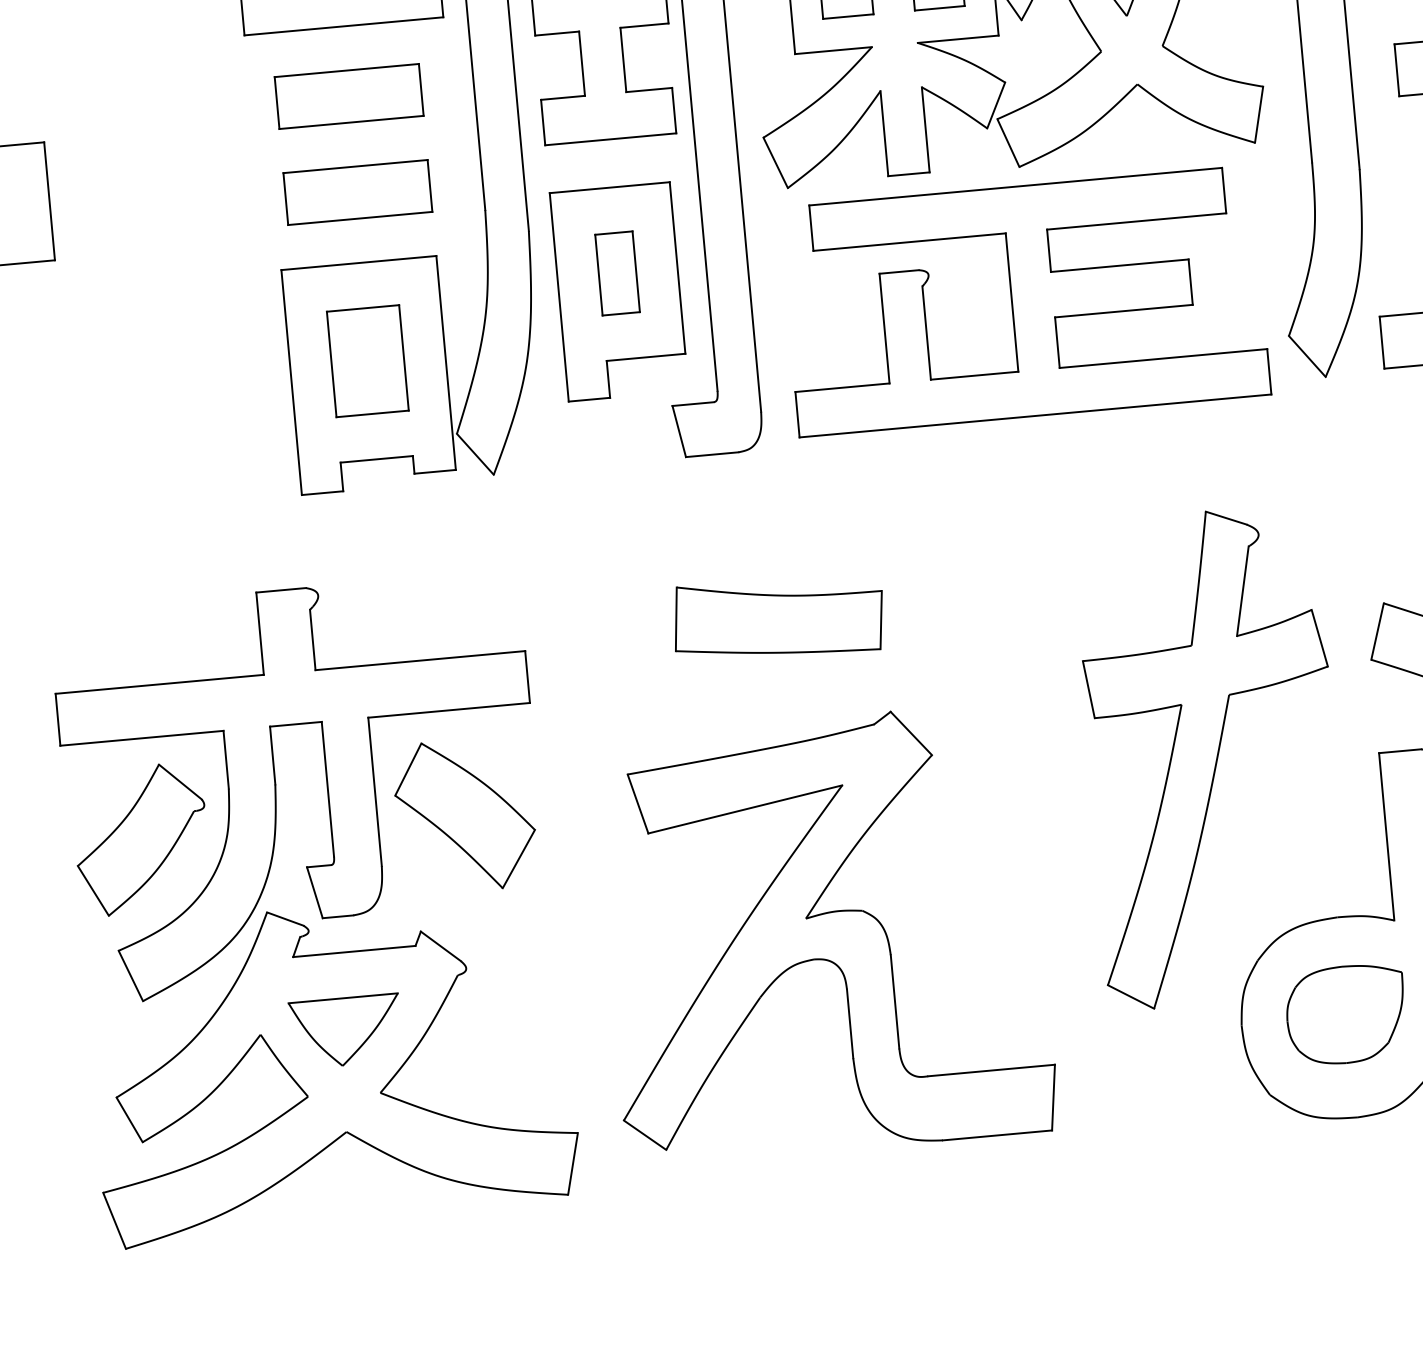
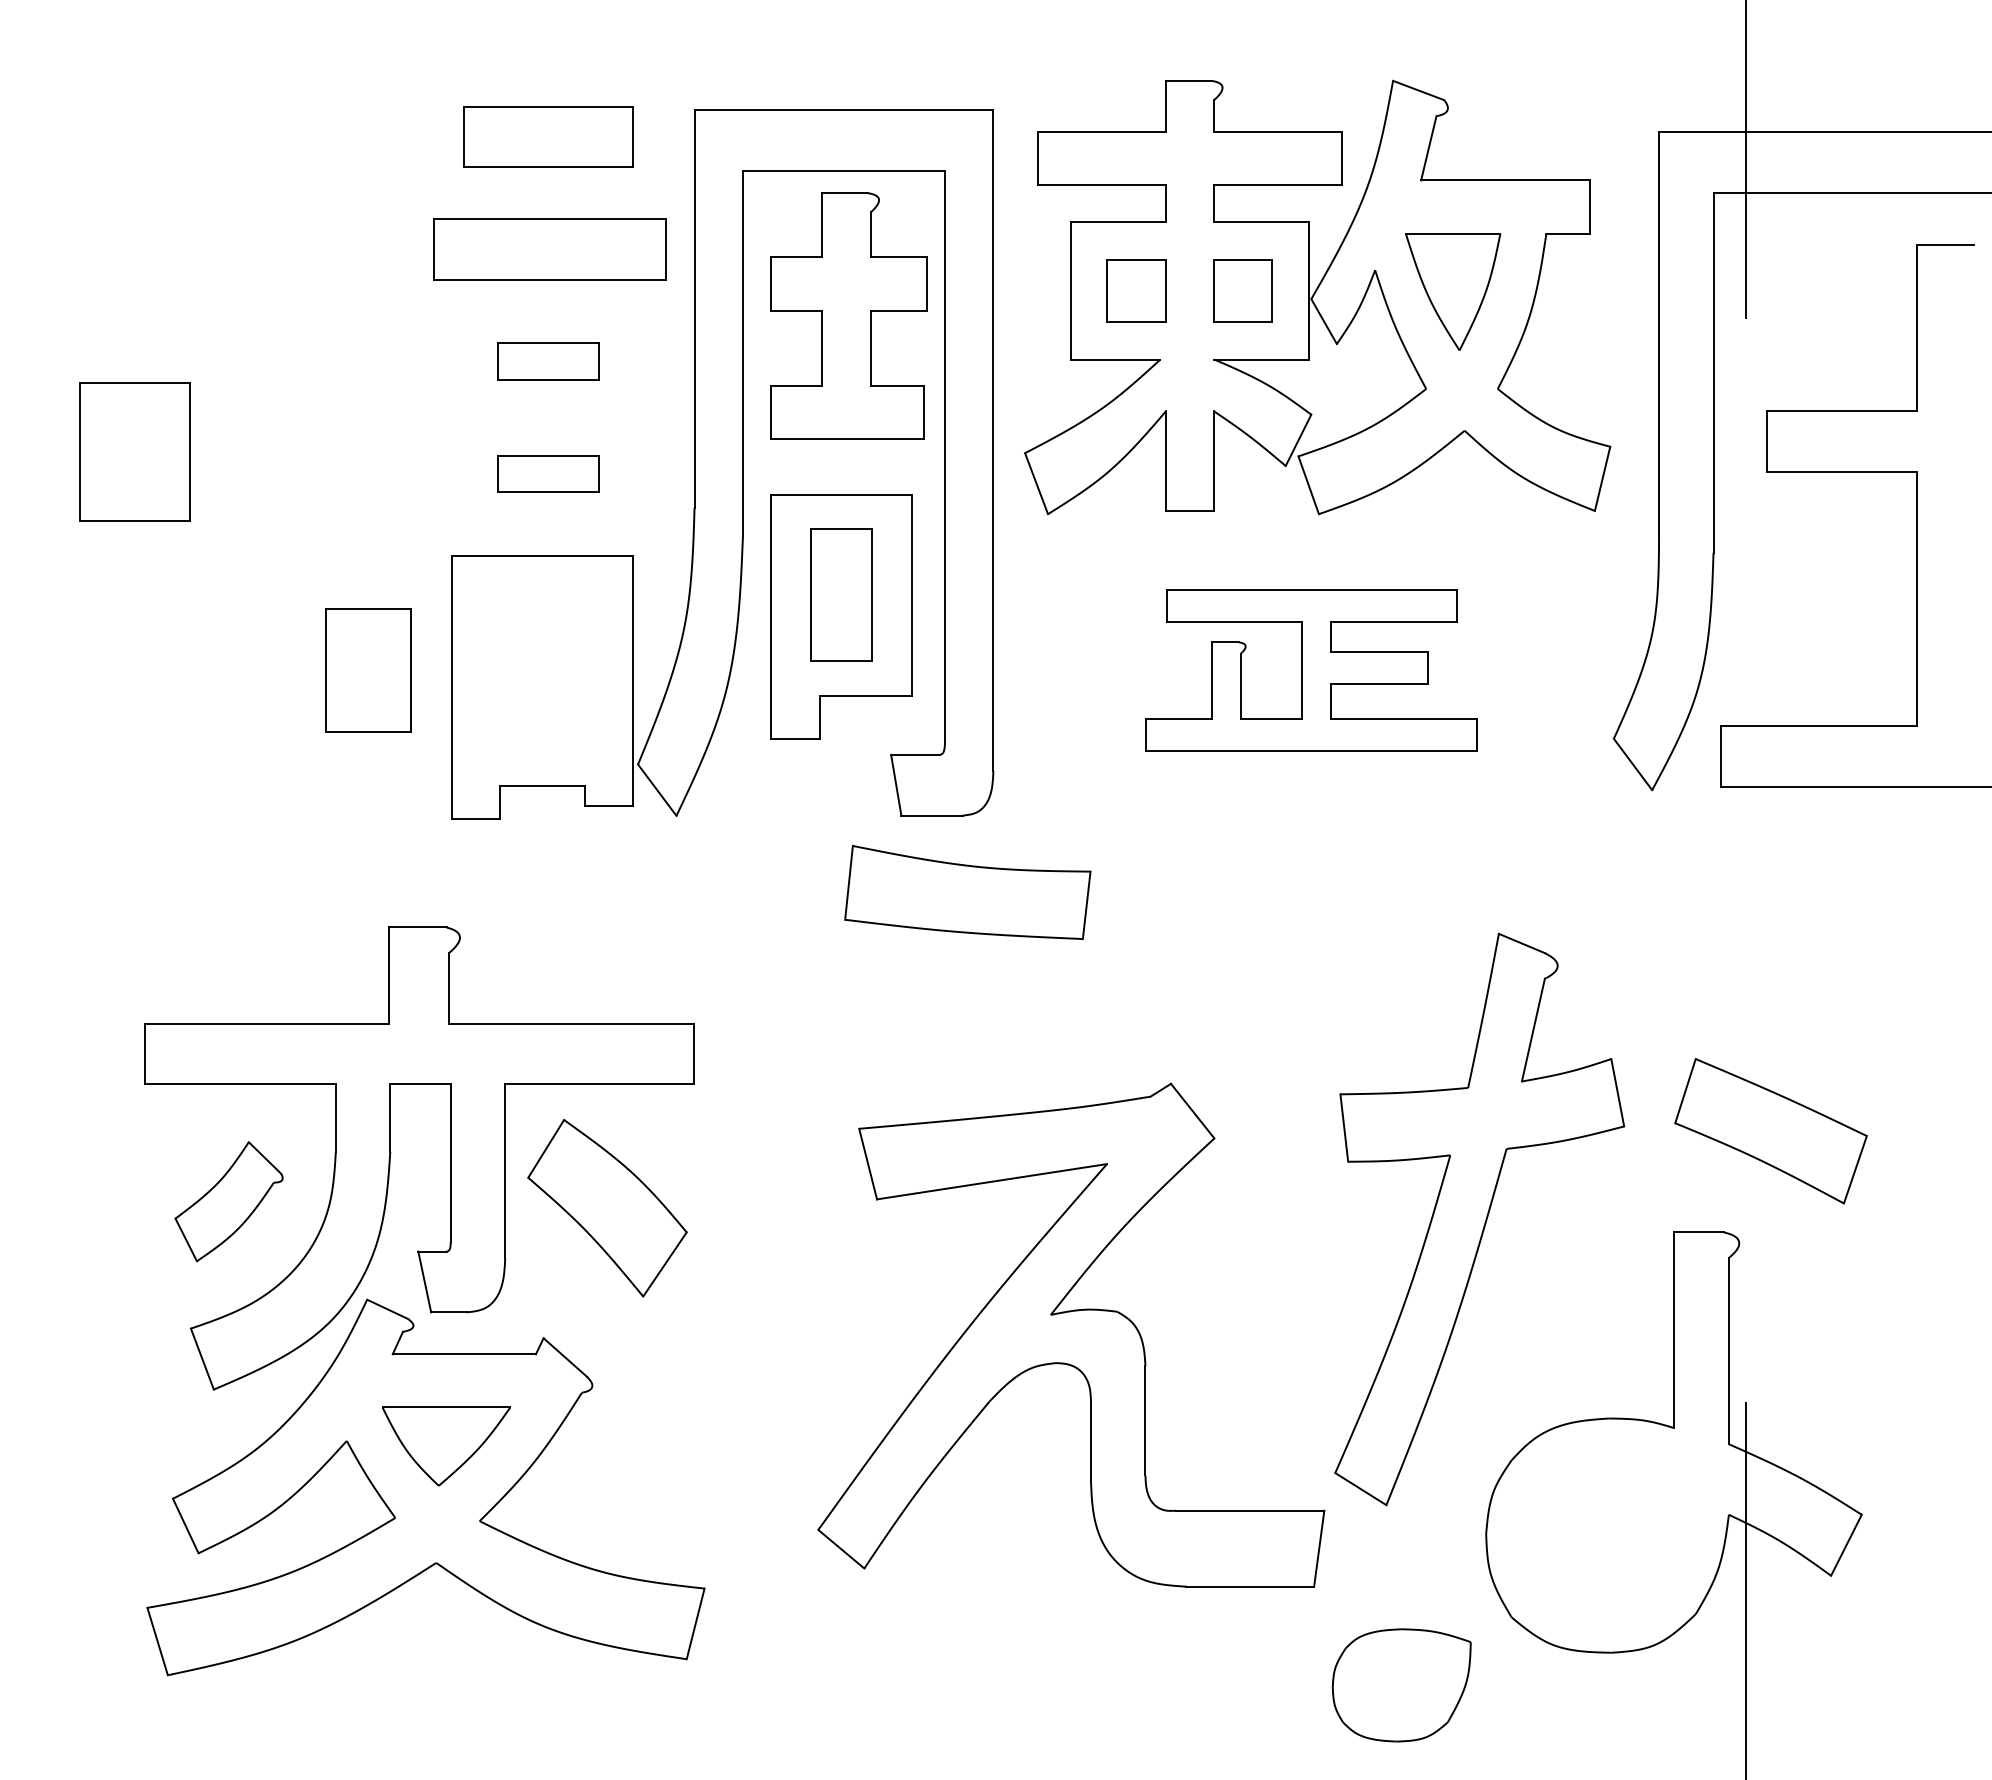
part: (349, 96) -> (548, 361), size x0.6
part: (357, 192) -> (548, 473), size x0.6
part: (617, 273) -> (841, 595), size x1.4
part: (1024, 301) -> (1310, 670), size x0.6
part: (367, 360) -> (368, 670), moved
part: (778, 618) -> (967, 892), moved
part: (140, 839) -> (228, 1201), size x0.7
part: (825, 933) -> (1071, 1334), moved
part: (1346, 1014) -> (1401, 1685), moved

